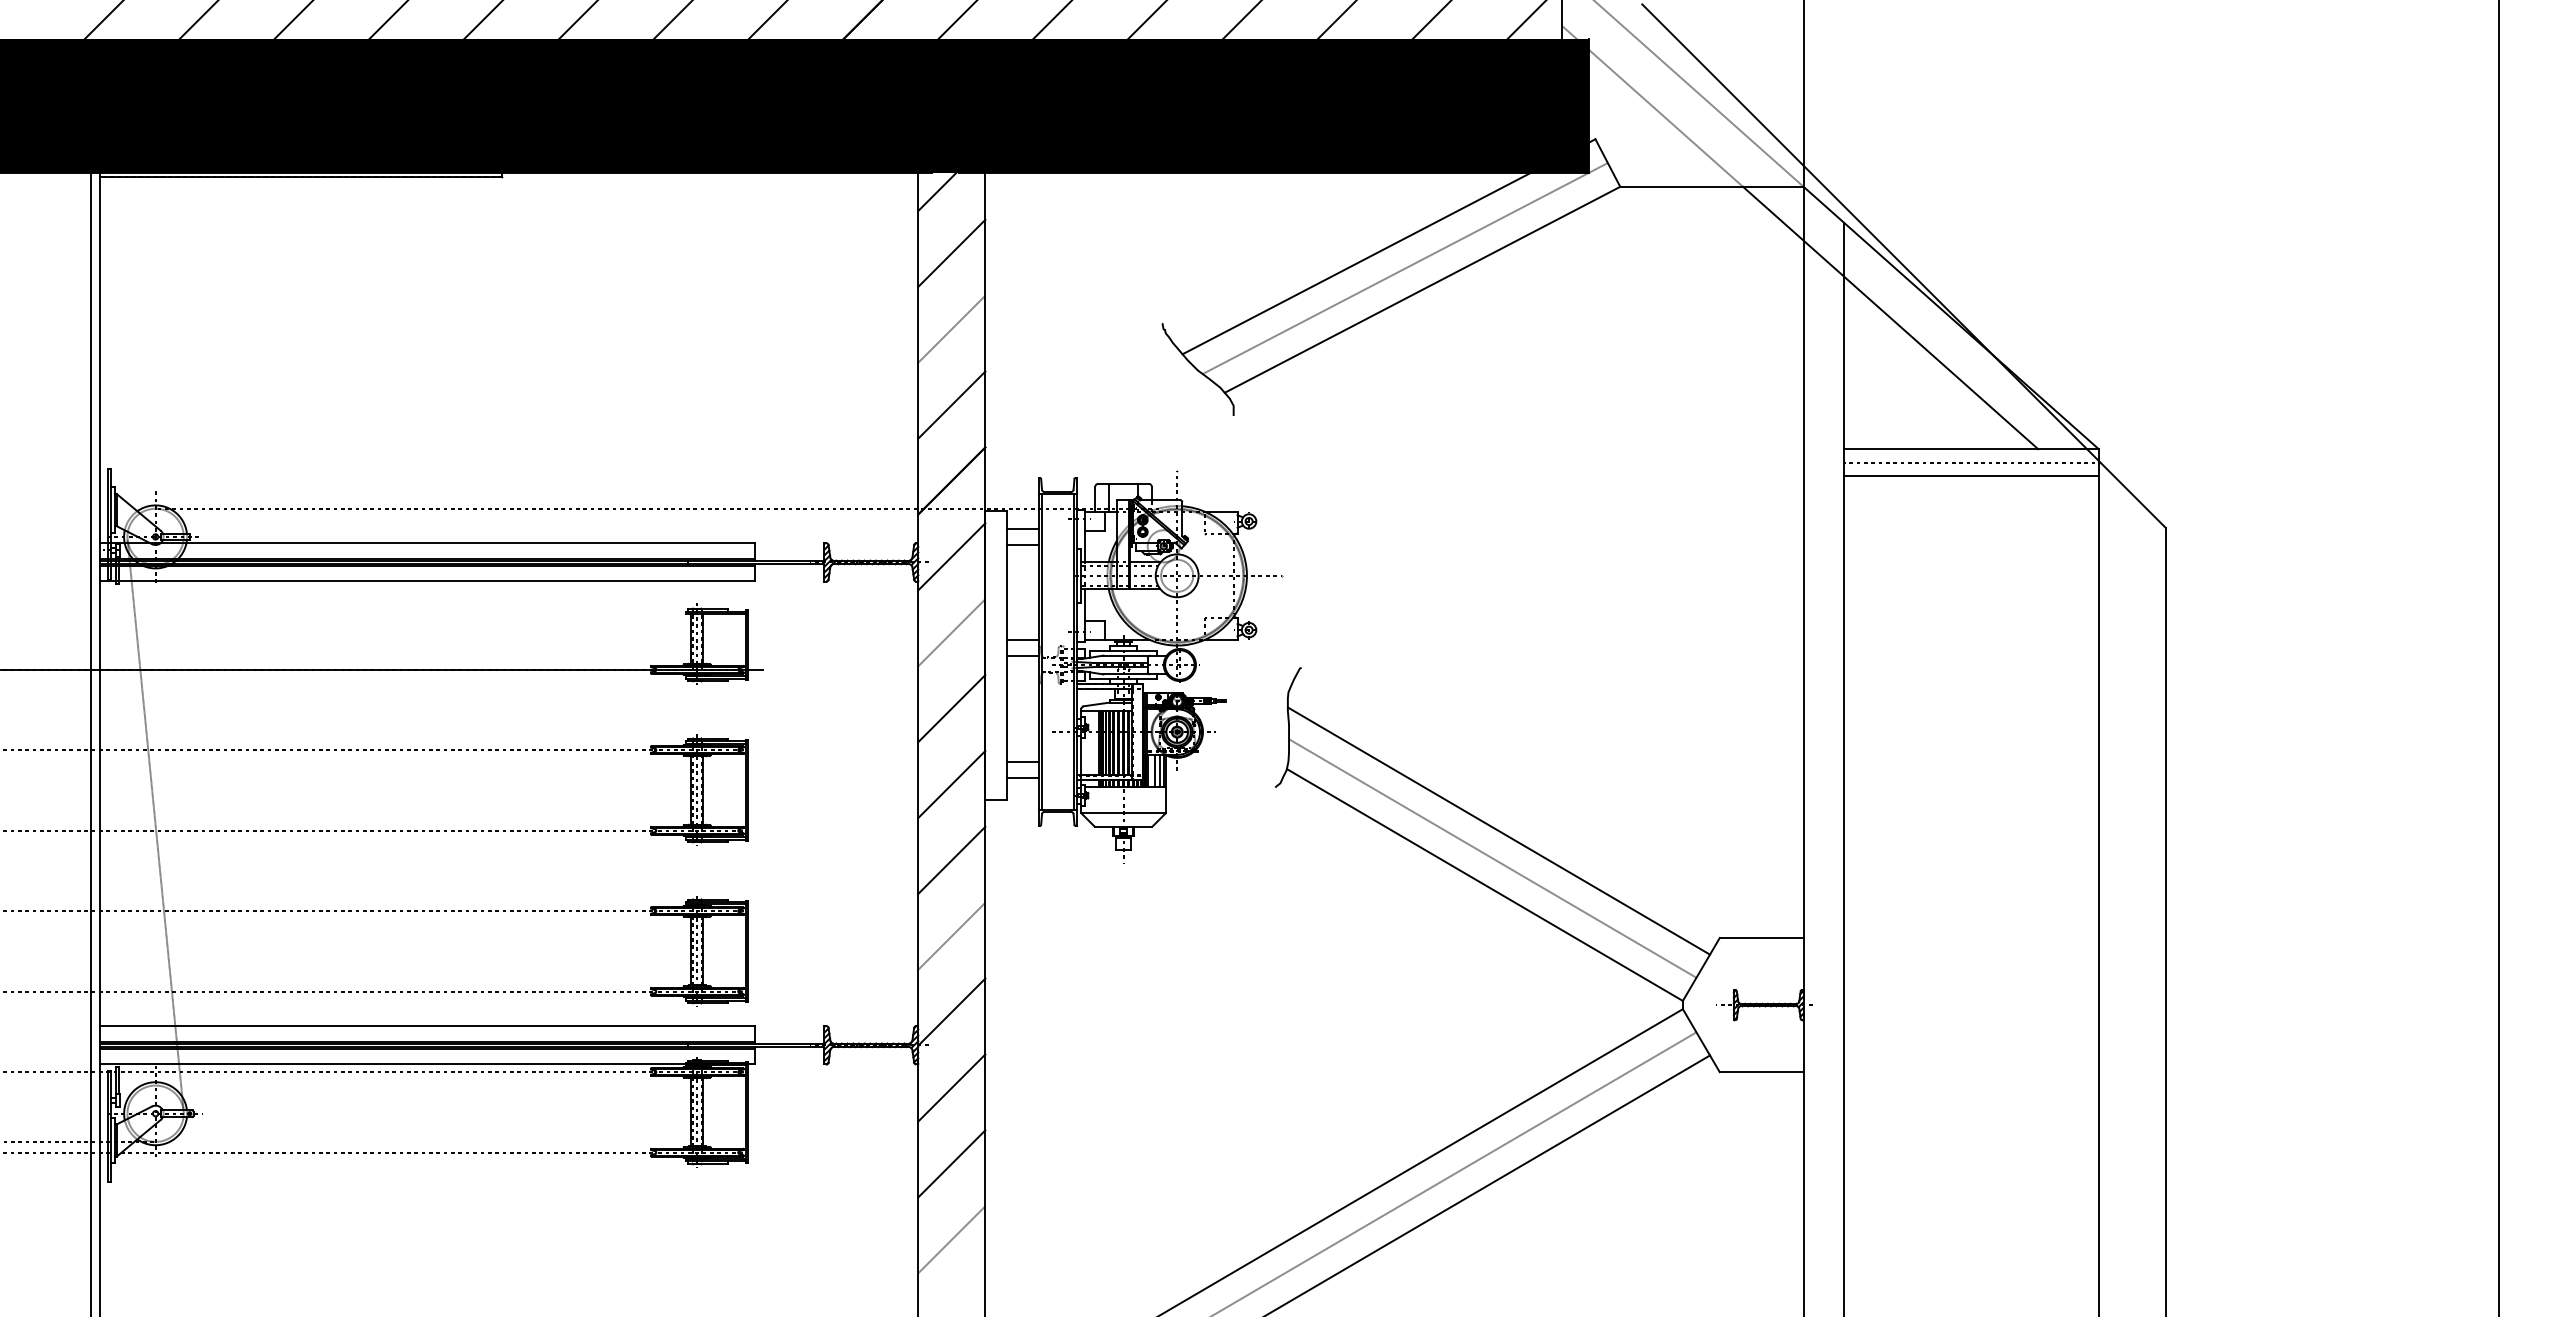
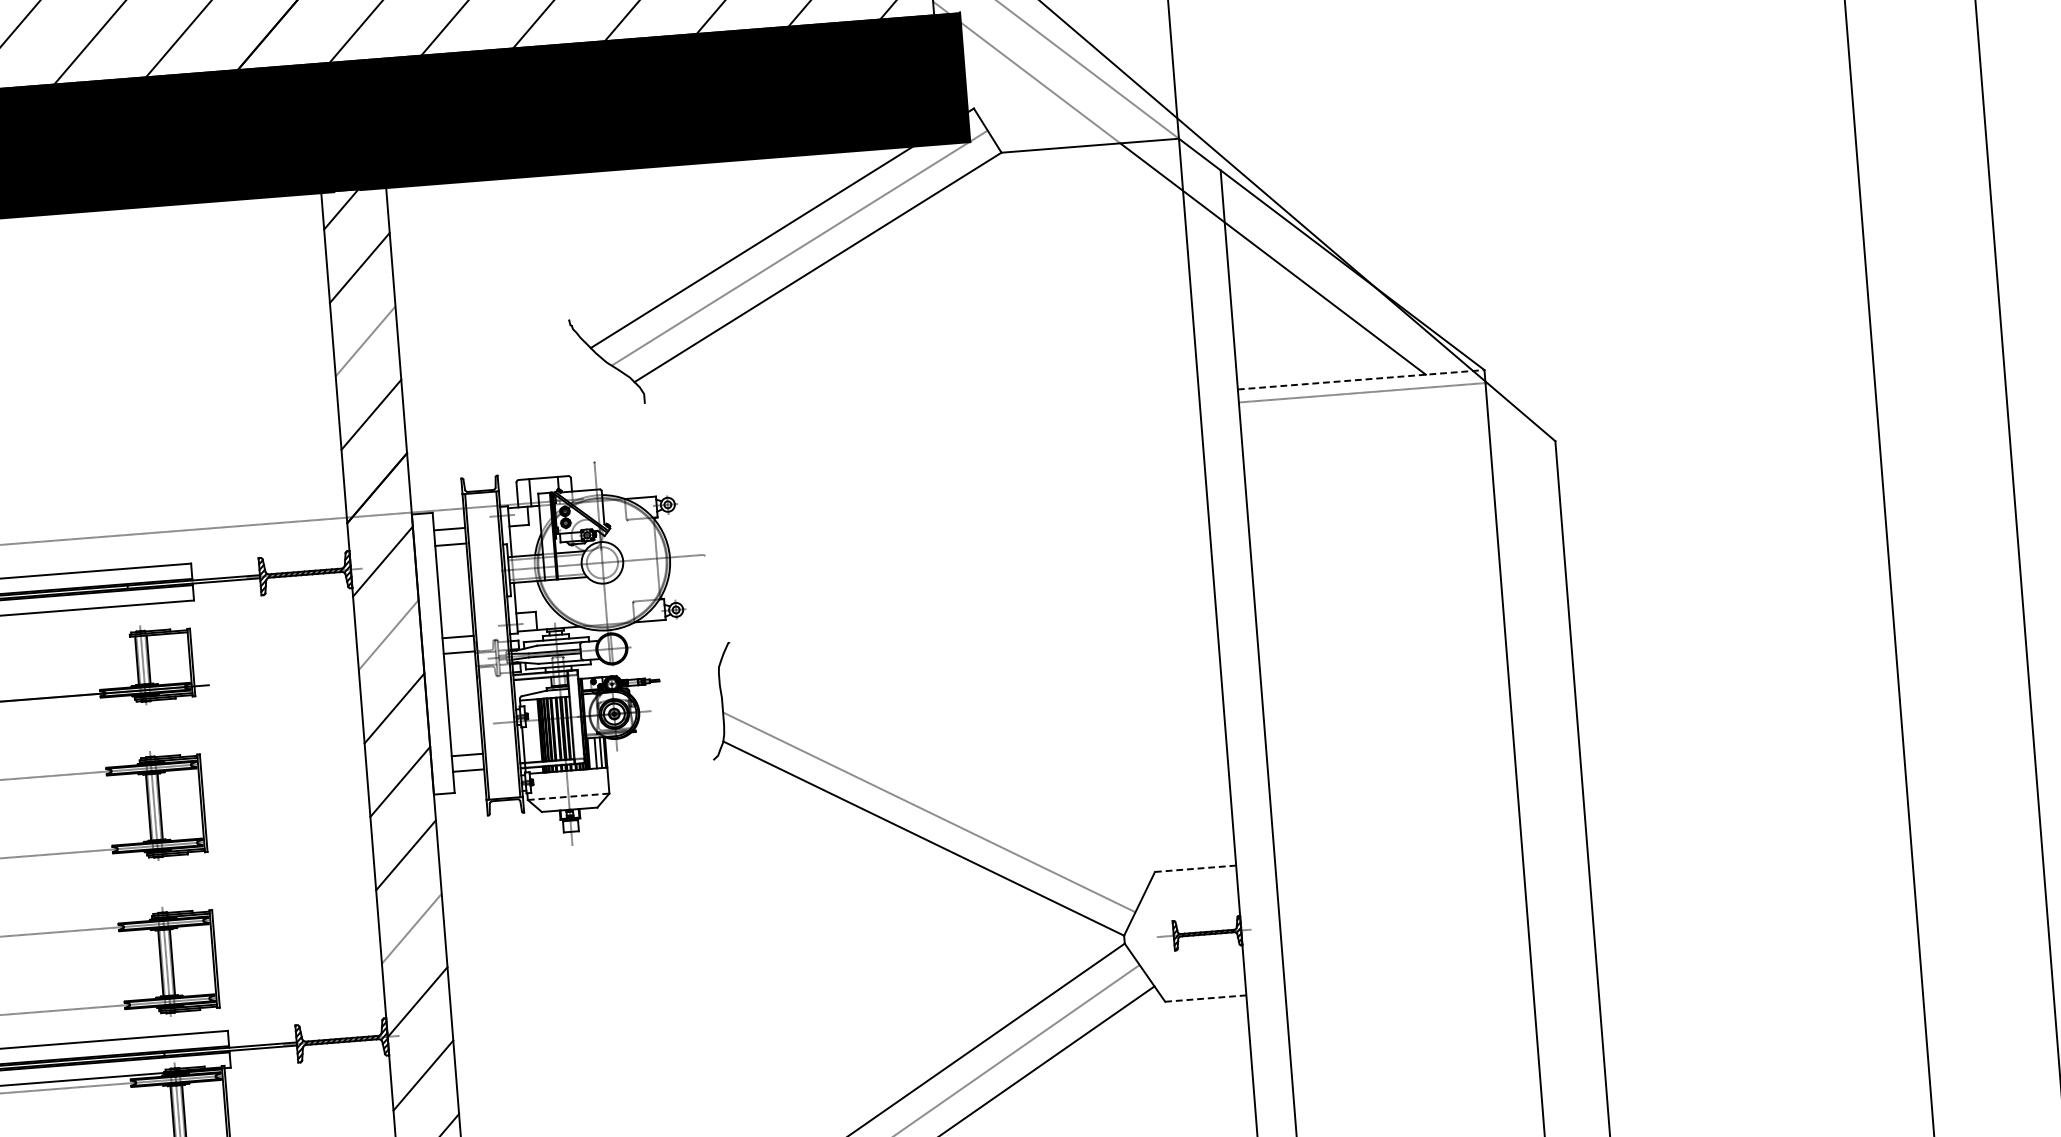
line: (1971, 449) -> (1361, 380), solid -> dashed
line: (1970, 475) -> (1362, 405), removed
line: (1124, 813) -> (569, 796), solid -> dashed
line: (1498, 830) -> (932, 784), removed
line: (1761, 938) -> (1195, 869), solid -> dashed
line: (1761, 1072) -> (1205, 998), solid -> dashed

